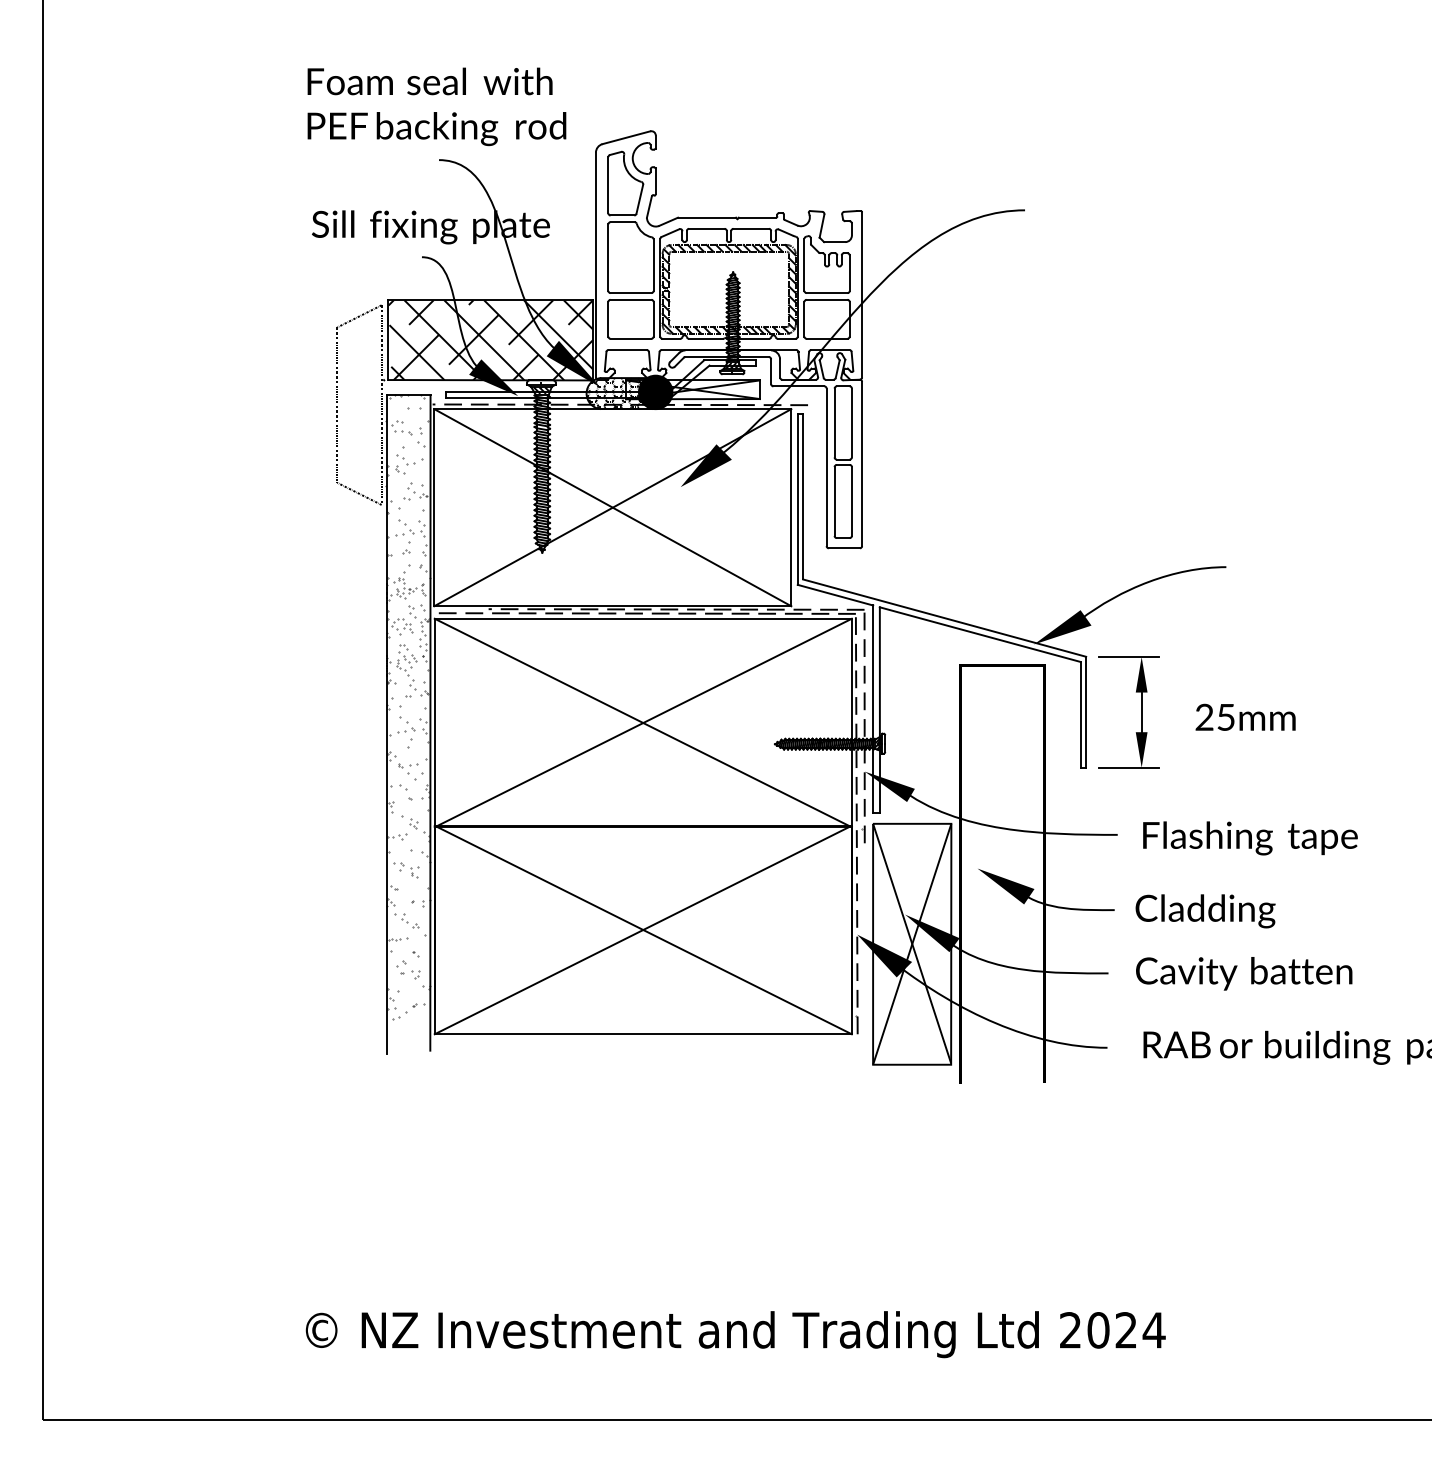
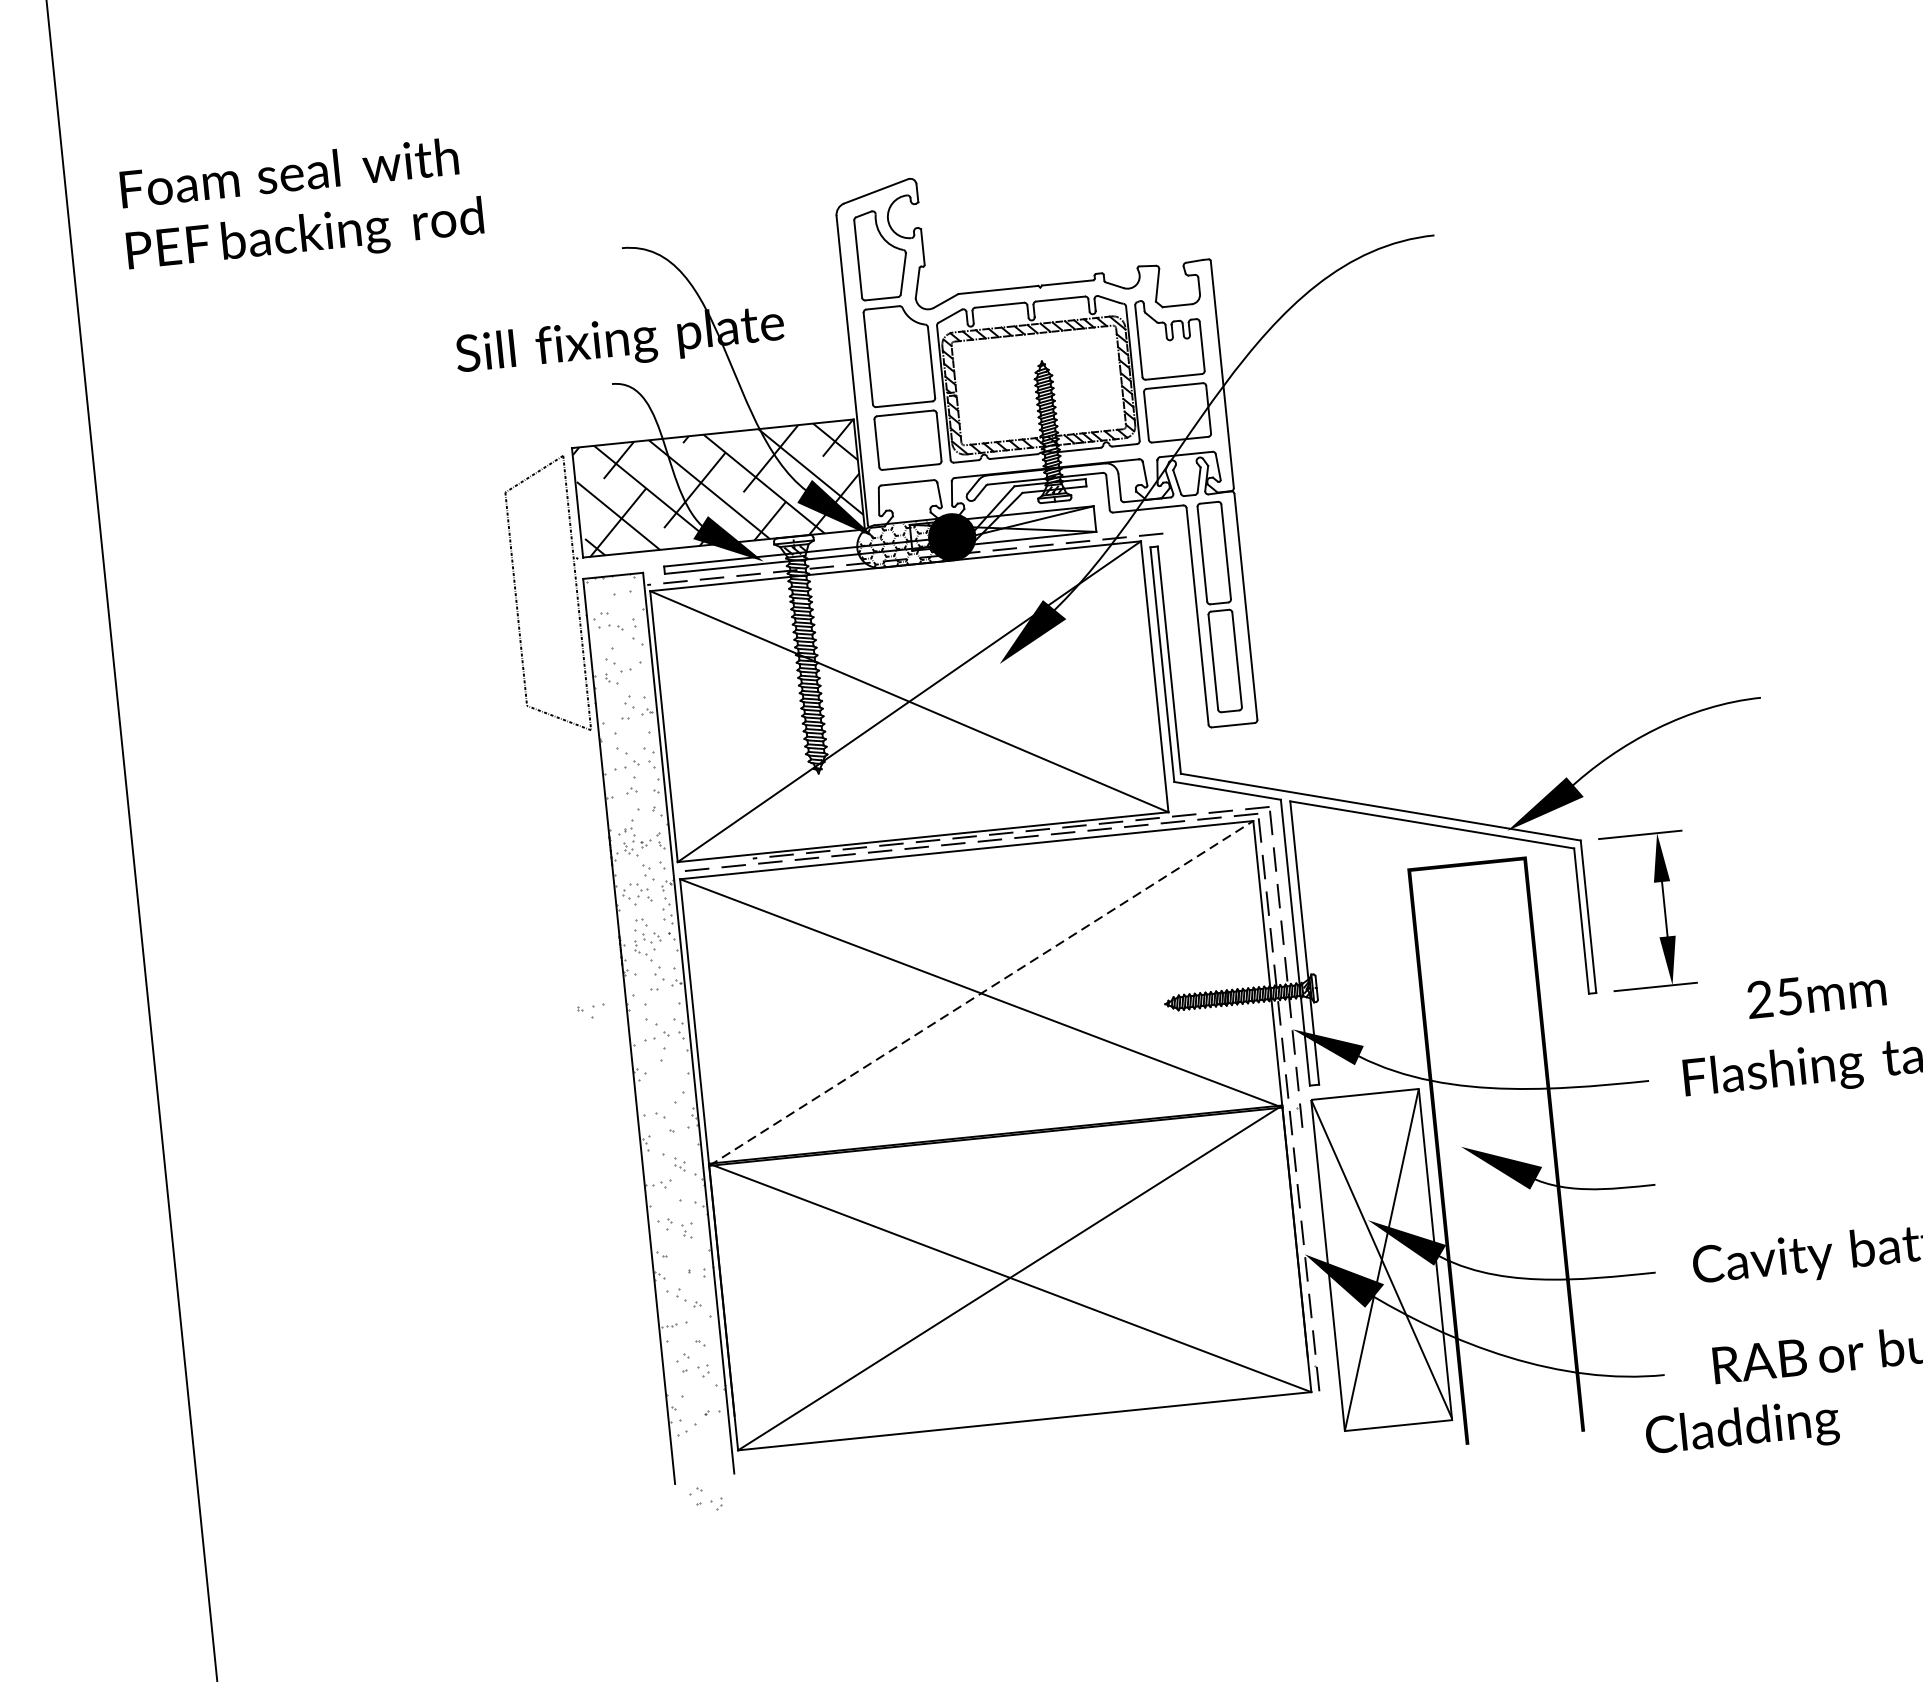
text: (436, 106) -> (301, 206), moved
text: (1245, 716) -> (1816, 992), moved
line: (643, 722) -> (981, 992), solid -> dashed
part: (408, 768) -> (591, 1011), moved
text: (1205, 911) -> (1742, 1430), moved
part: (408, 1066) -> (706, 1498), added

